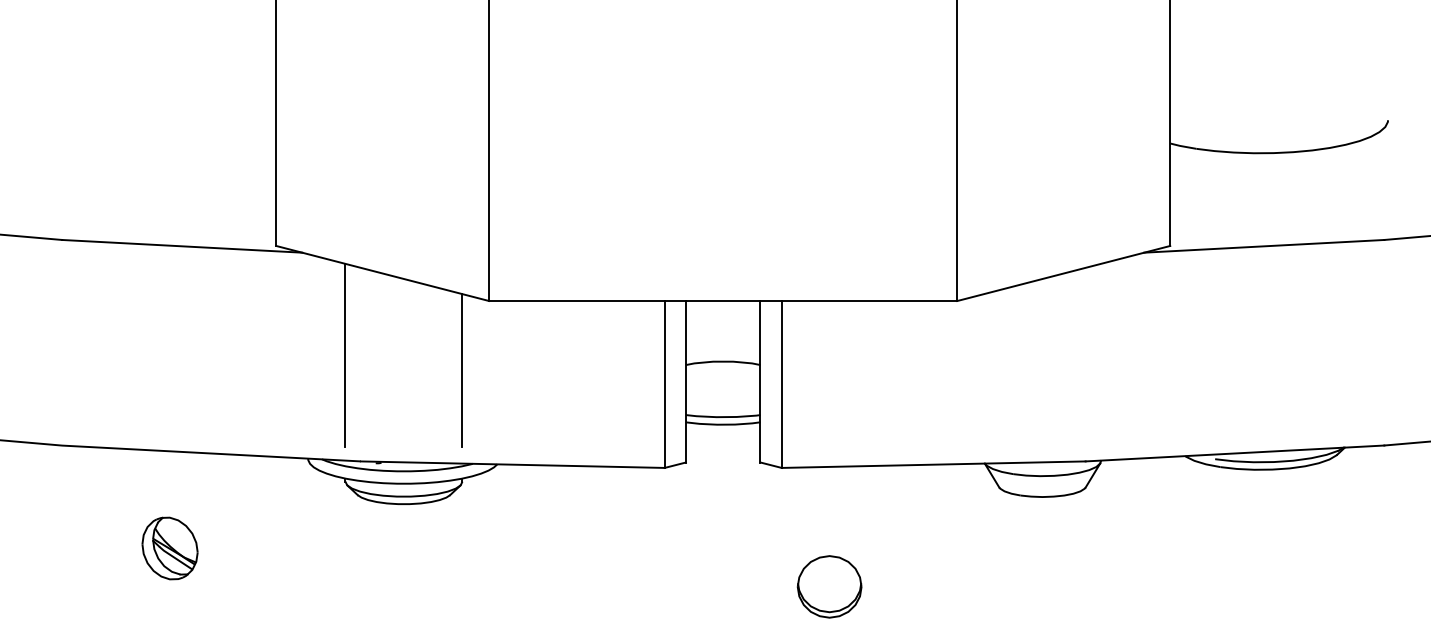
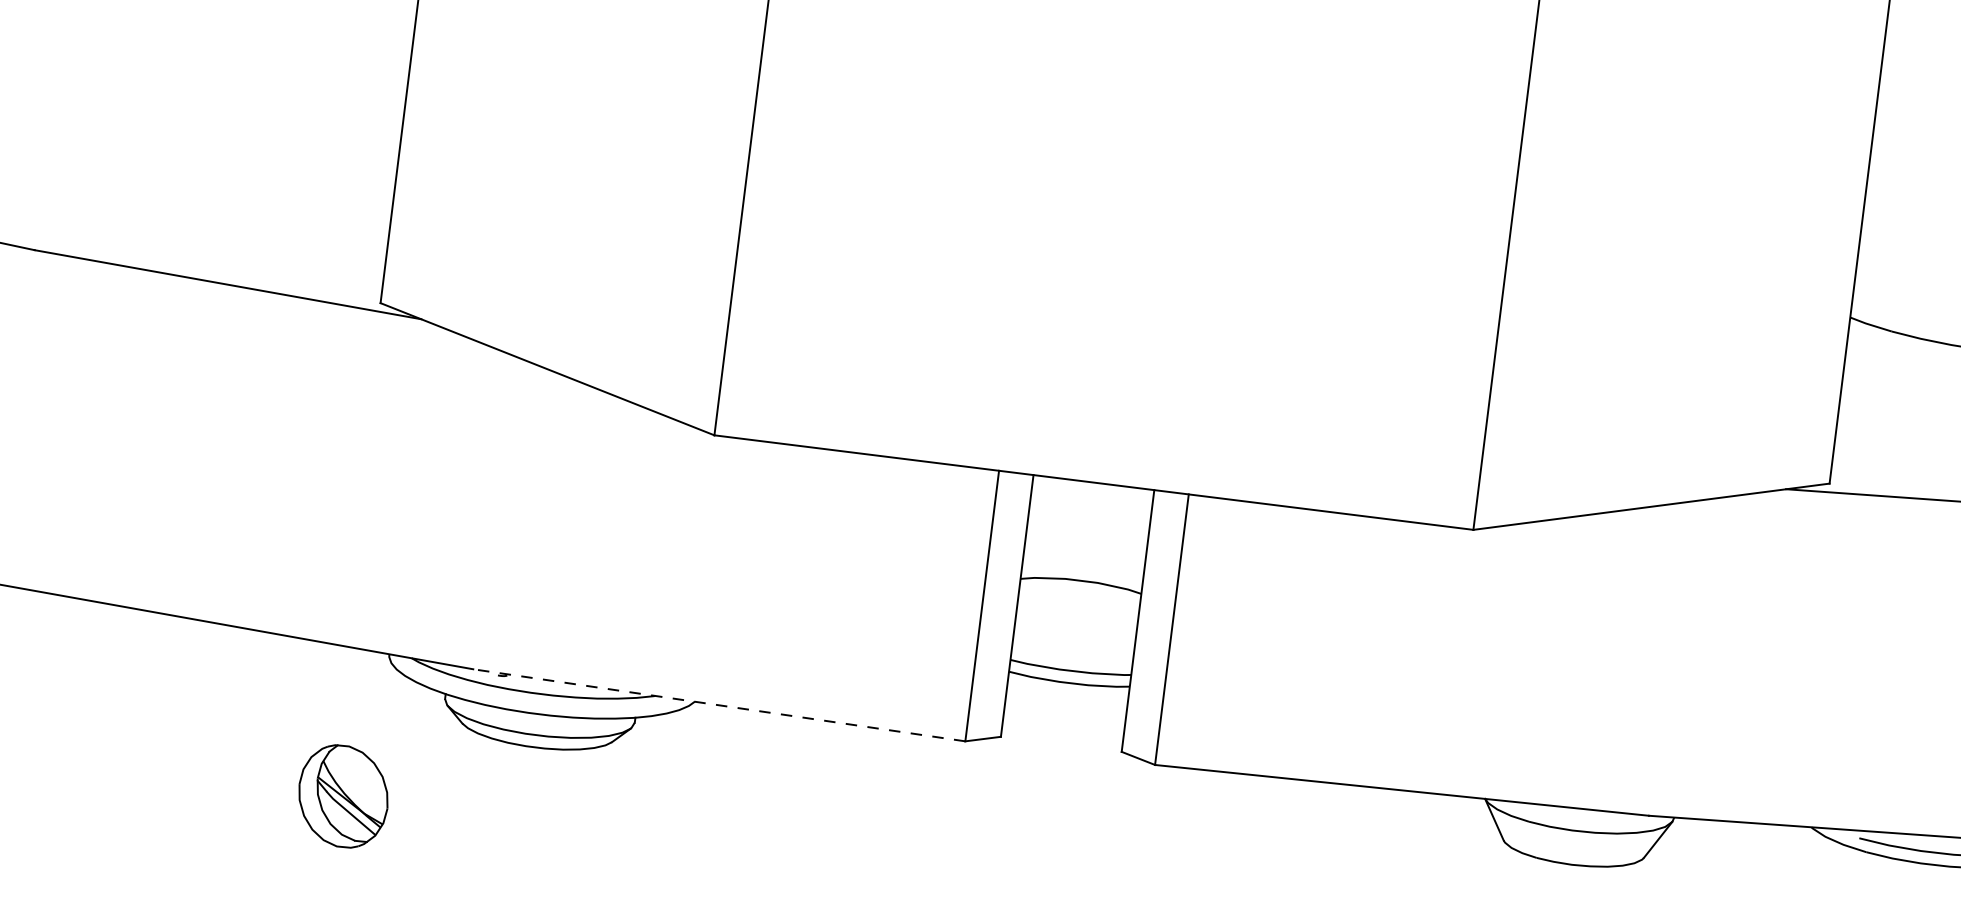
line: (345, 354) -> (470, 493), removed
line: (462, 370) -> (657, 542), removed
line: (512, 464) -> (719, 705), solid -> dashed
part: (169, 548) -> (342, 796), moved

